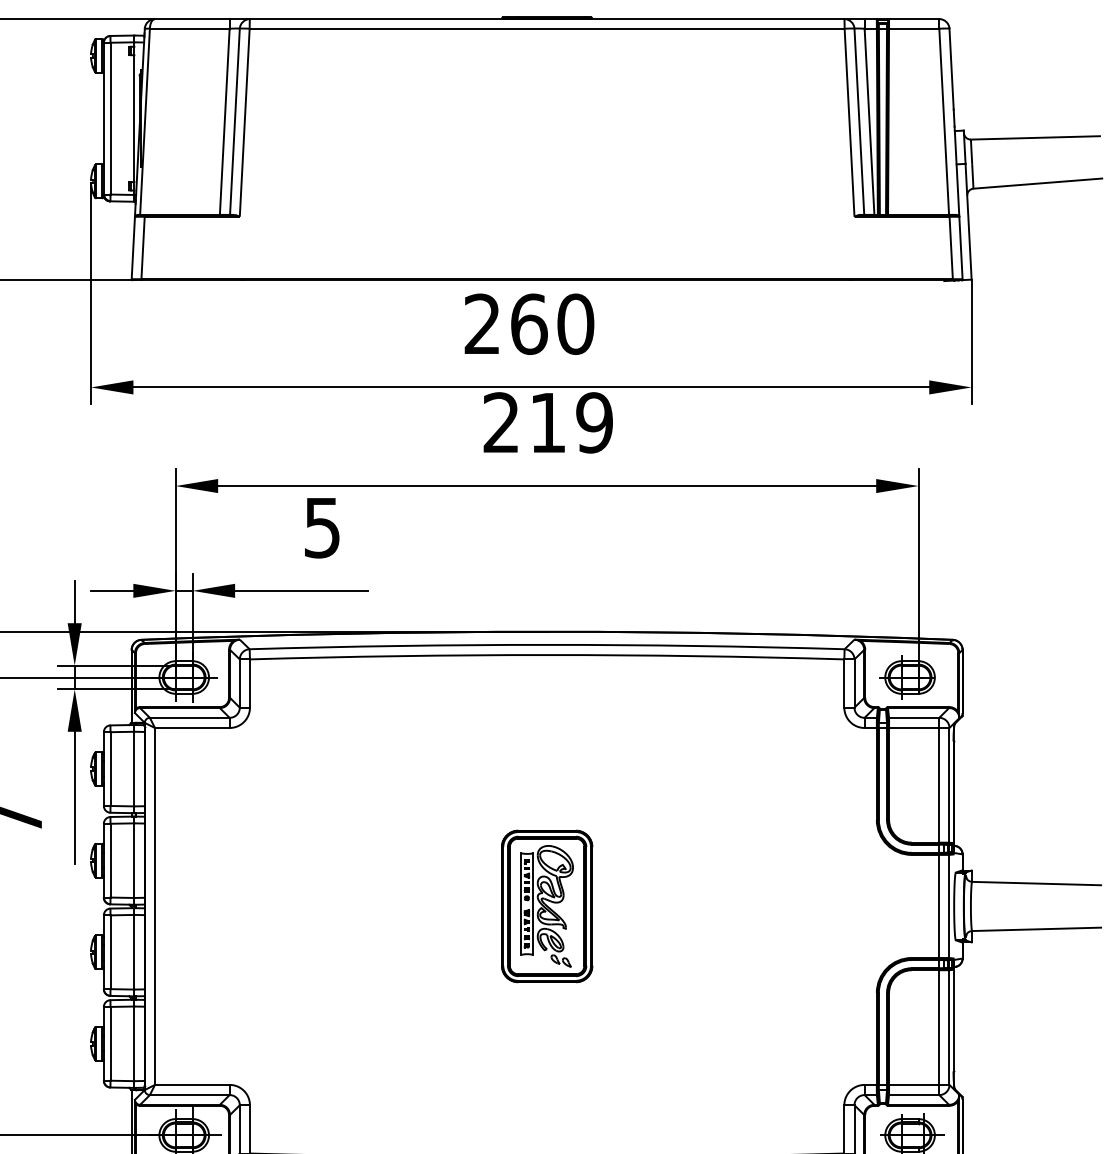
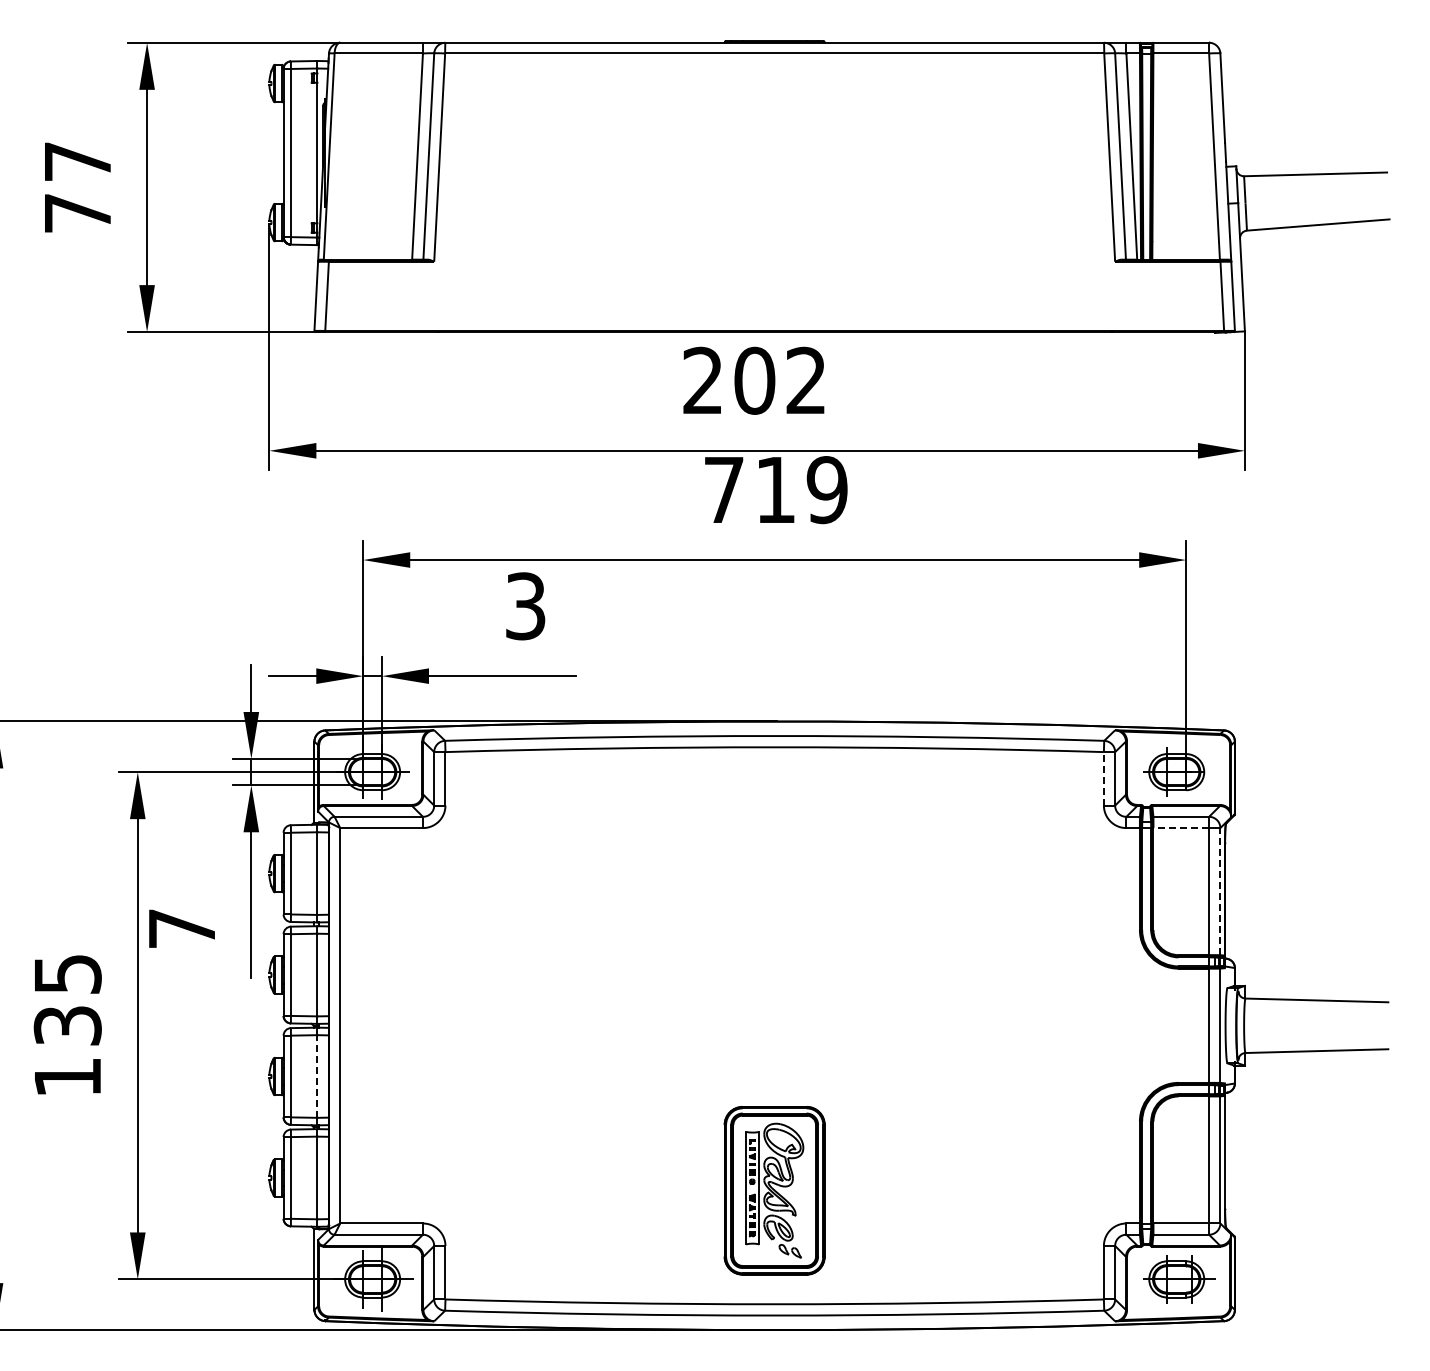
text: (552, 323) -> (780, 380), 260 -> 202
text: (500, 422) -> (723, 489), 219 -> 719
text: (322, 527) -> (525, 605), 5 -> 3
line: (843, 683) -> (1103, 778), solid -> dashed
line: (914, 728) -> (1181, 828), solid -> dashed
line: (949, 785) -> (1220, 891), solid -> dashed
part: (546, 906) -> (774, 1190), moved
line: (134, 952) -> (317, 1076), solid -> dashed

